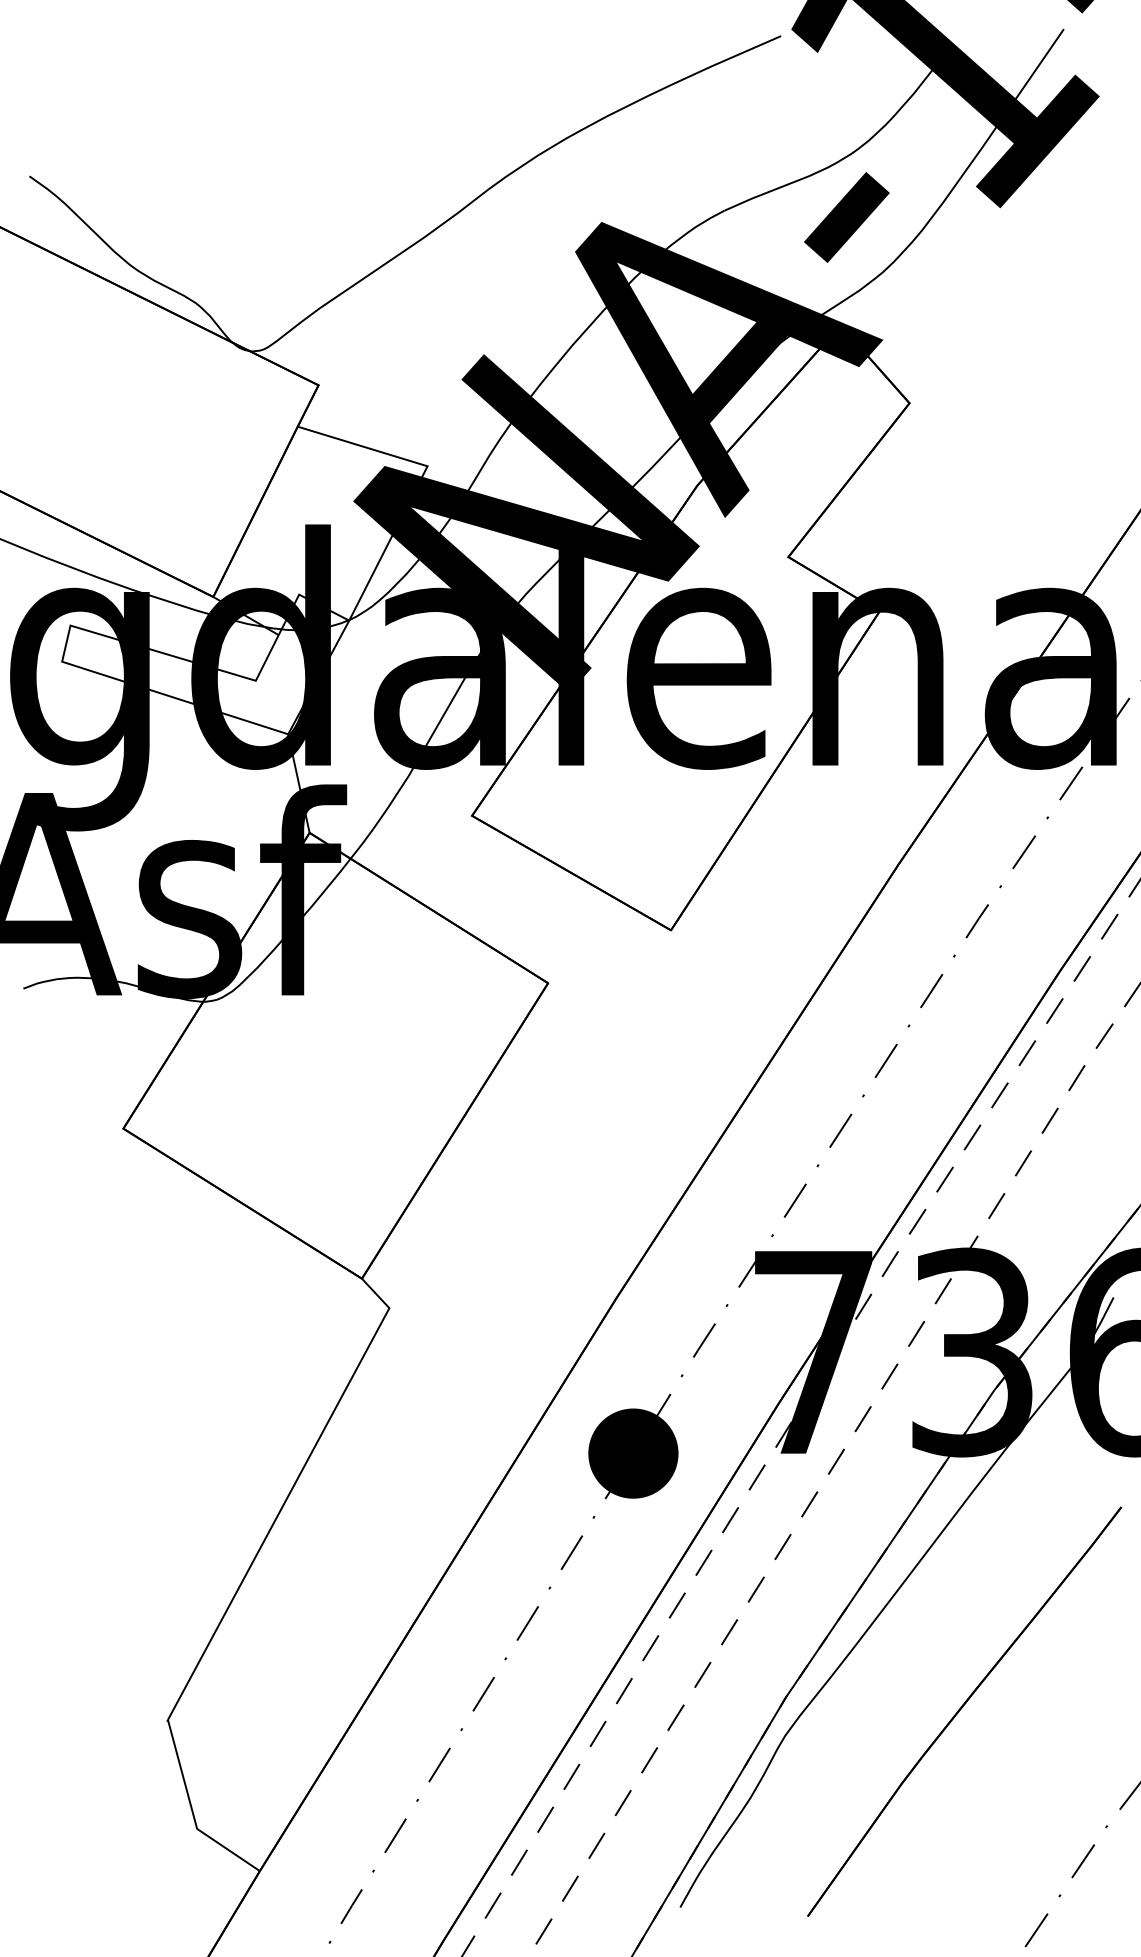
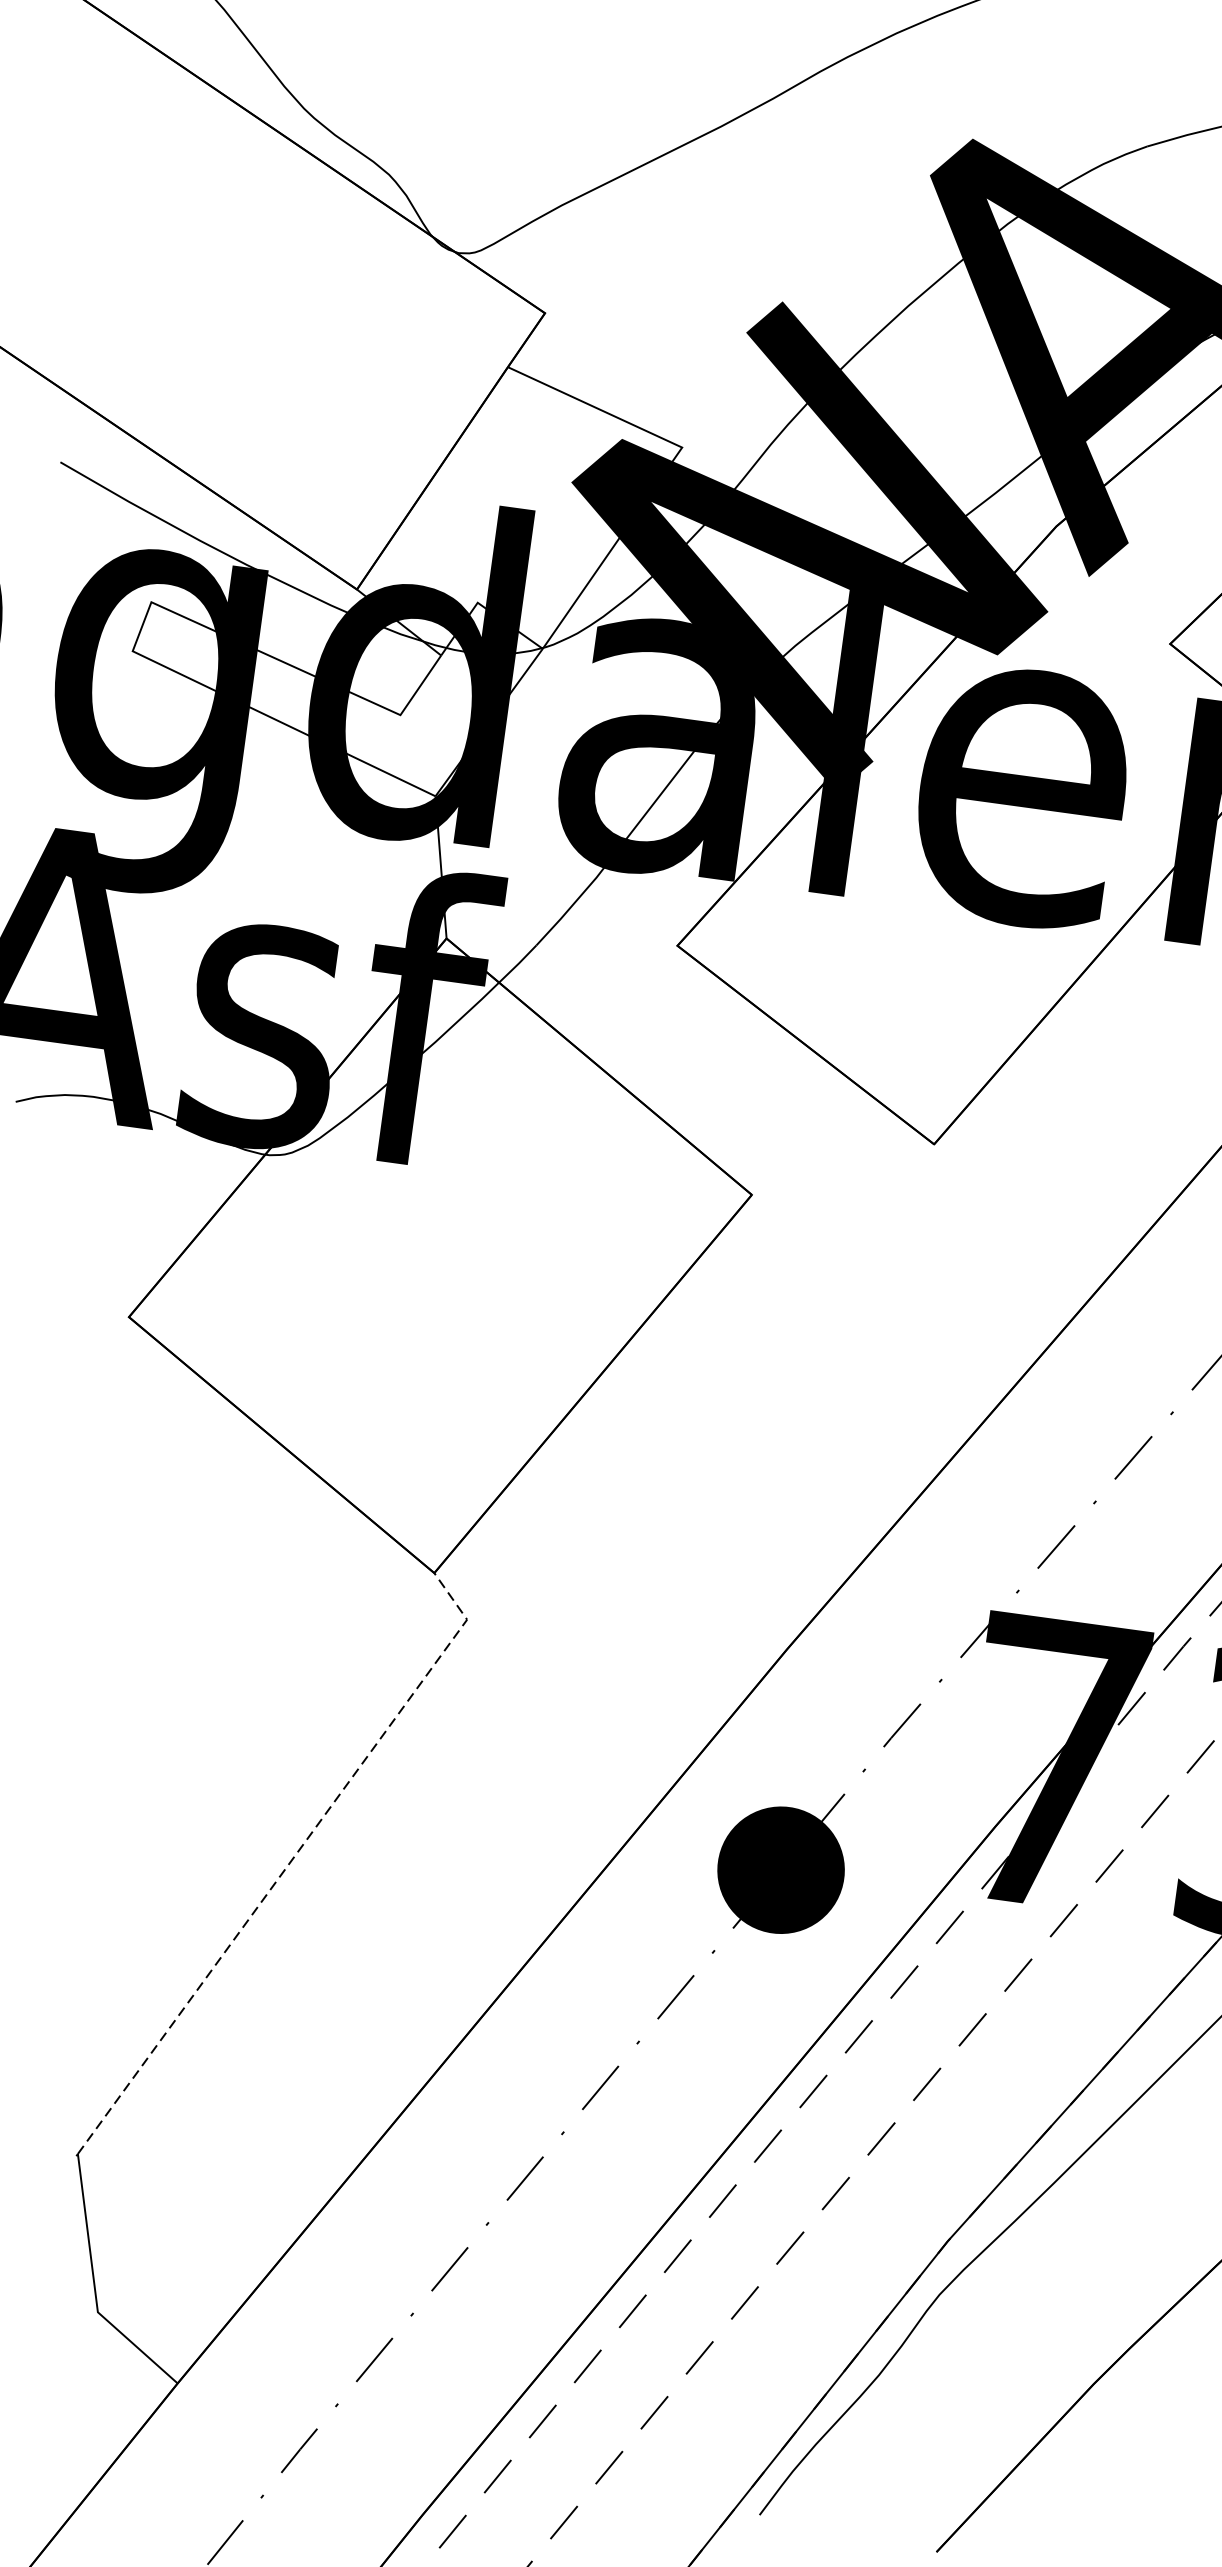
line: (288, 1495) -> (289, 1862), solid -> dashed

